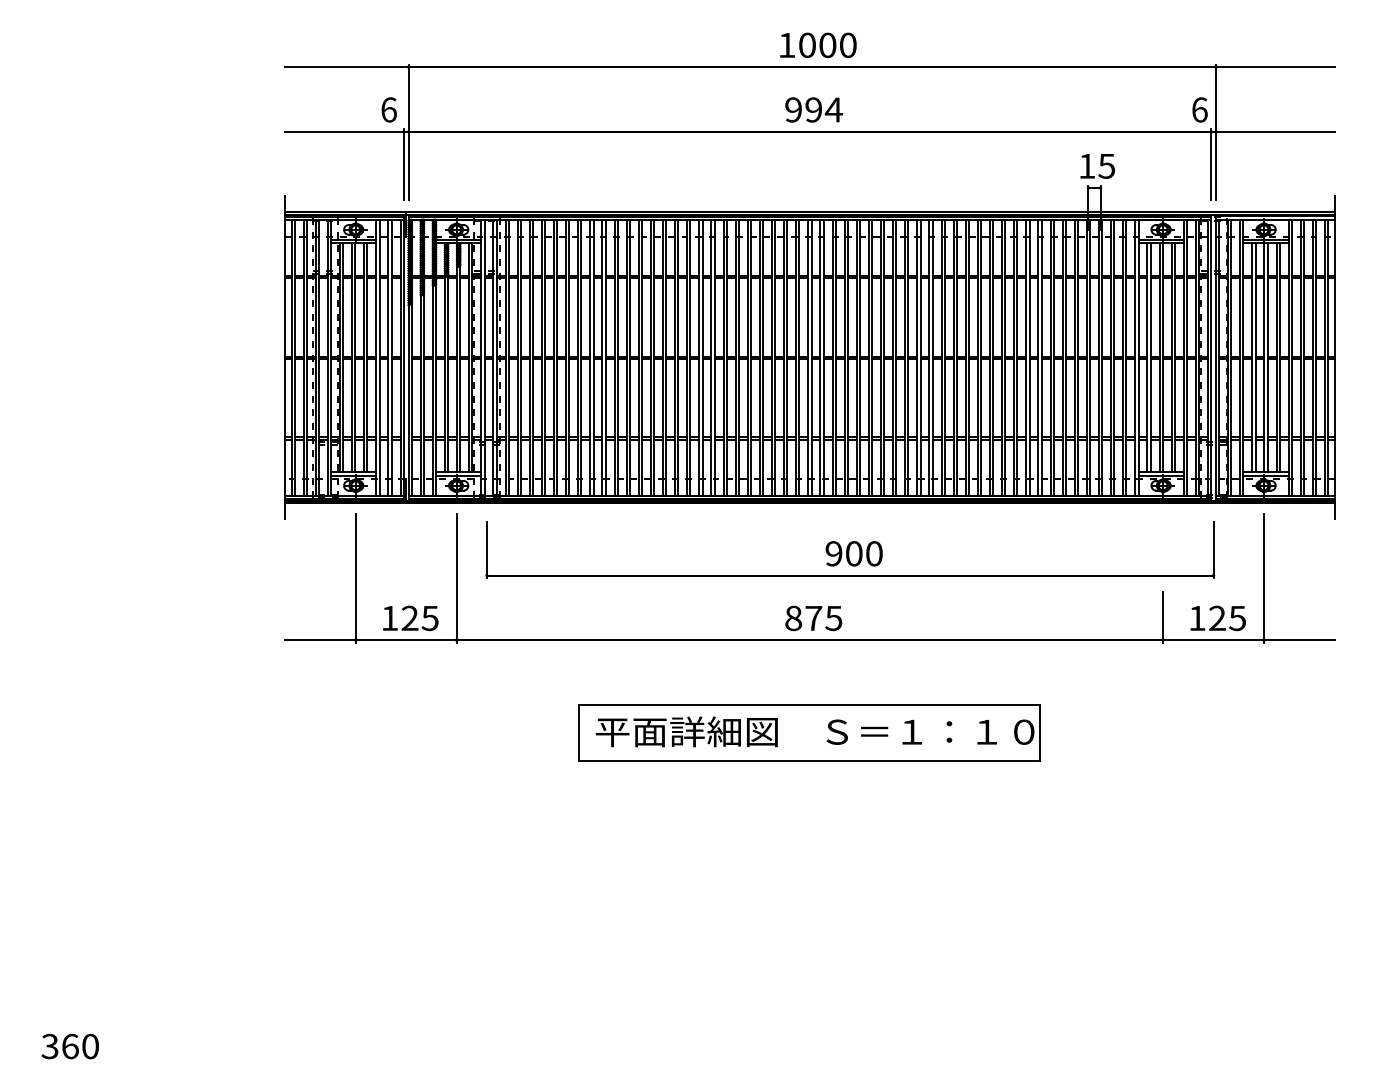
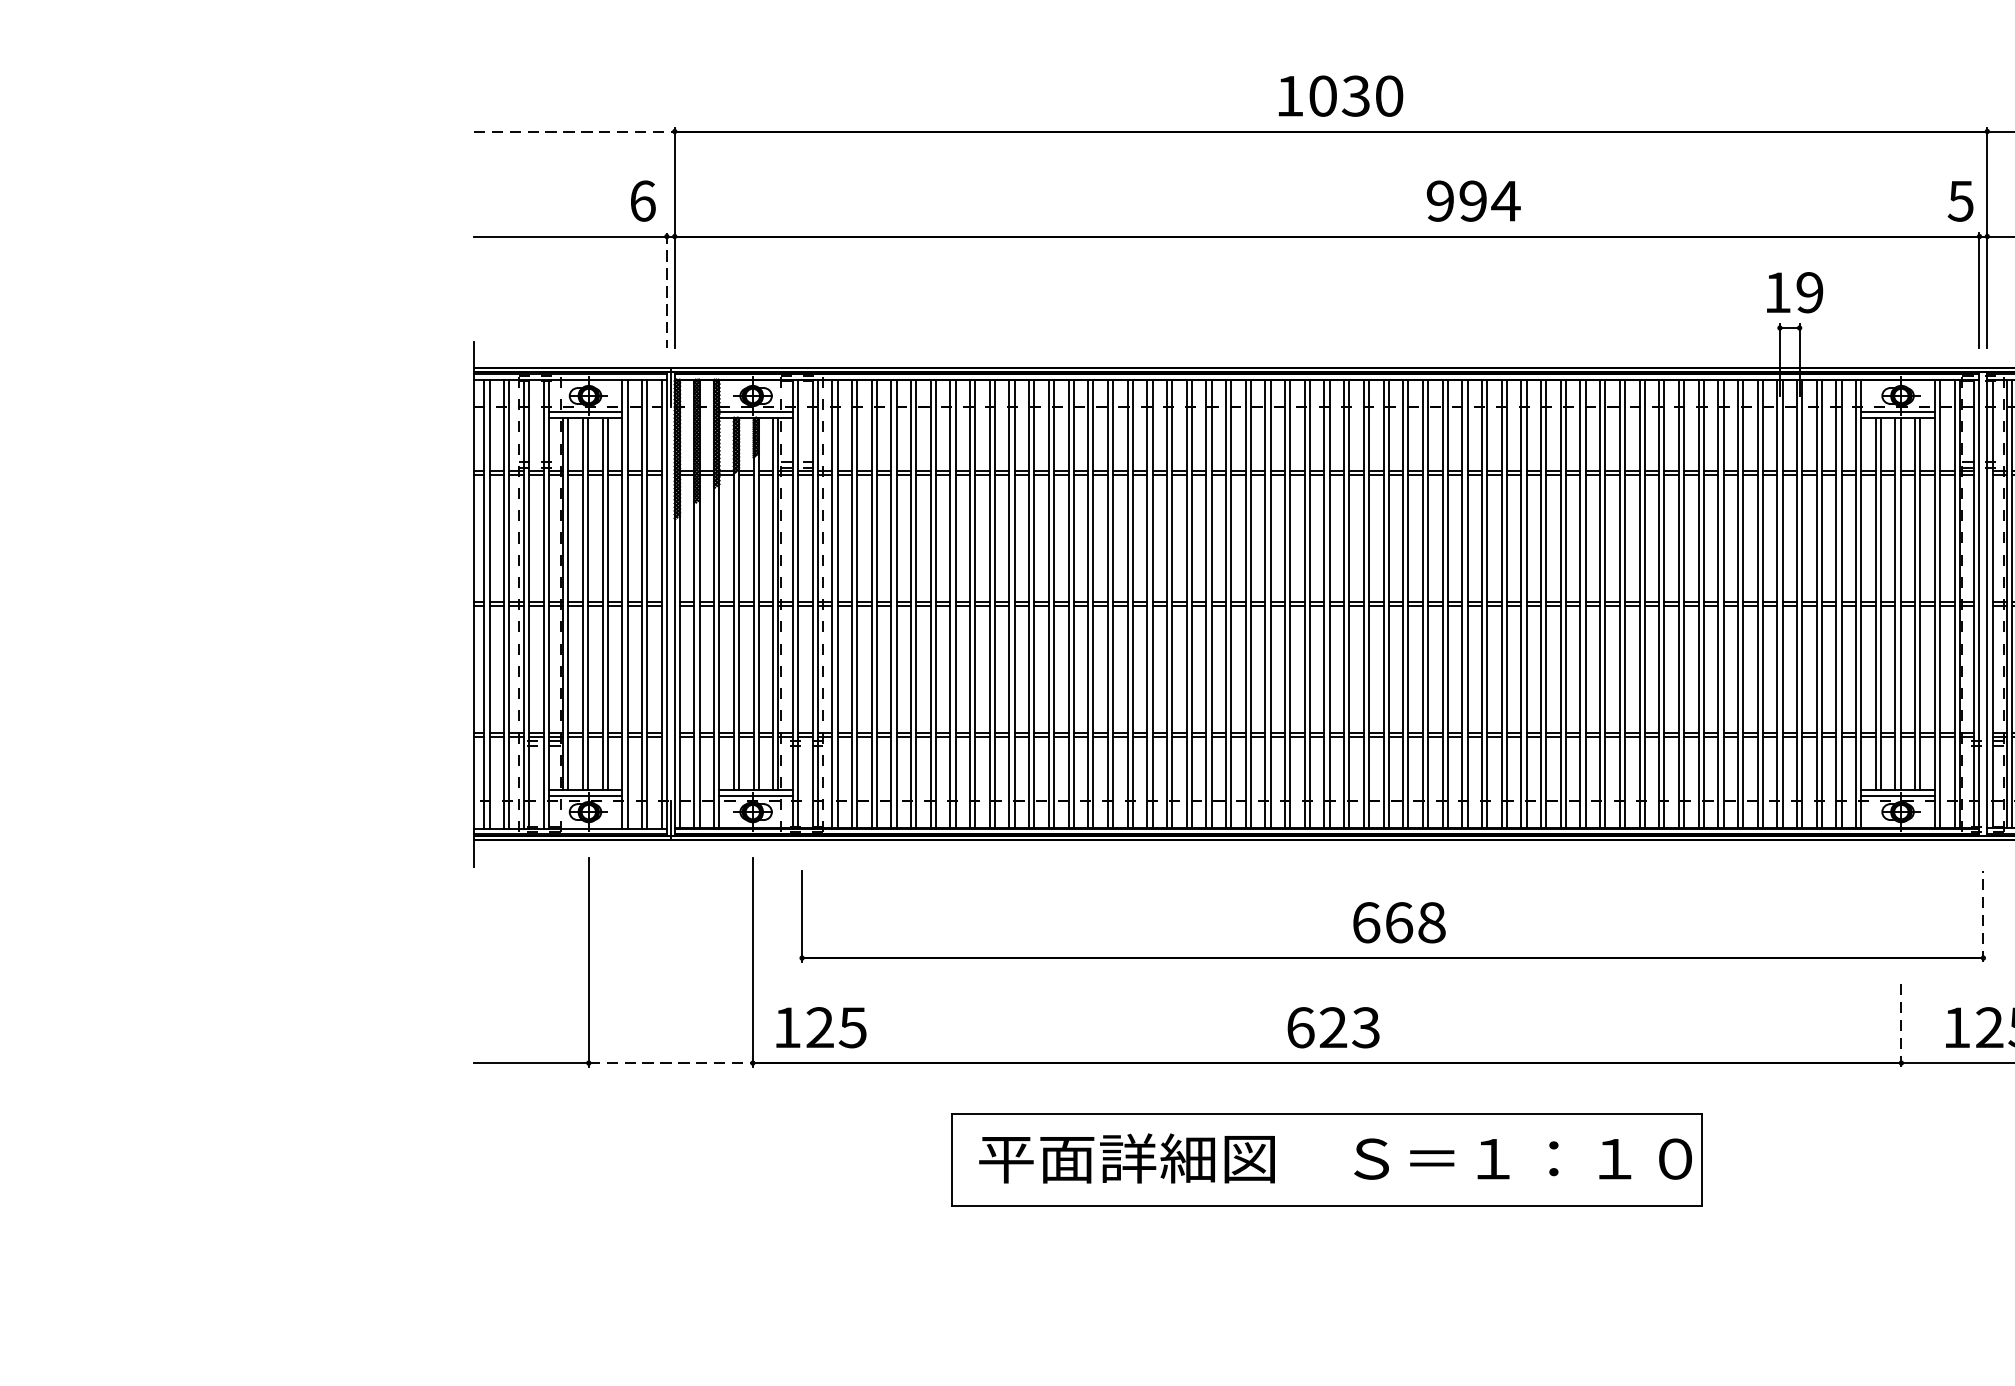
text: (827, 44) -> (1355, 94), 1000 -> 1030
line: (346, 67) -> (573, 132), solid -> dashed
text: (813, 109) -> (1472, 200), moved
text: (1199, 109) -> (1960, 200), 6 -> 5
line: (403, 164) -> (666, 289), solid -> dashed
text: (1106, 165) -> (1809, 291), 15 -> 19
line: (1213, 550) -> (1983, 917), solid -> dashed
text: (853, 553) -> (1397, 922), 900 -> 668
line: (1163, 616) -> (1901, 1024), solid -> dashed
text: (410, 618) -> (820, 1027), moved
text: (813, 618) -> (1332, 1027), 875 -> 623
line: (406, 640) -> (671, 1063), solid -> dashed
part: (809, 732) -> (1326, 1159), moved

